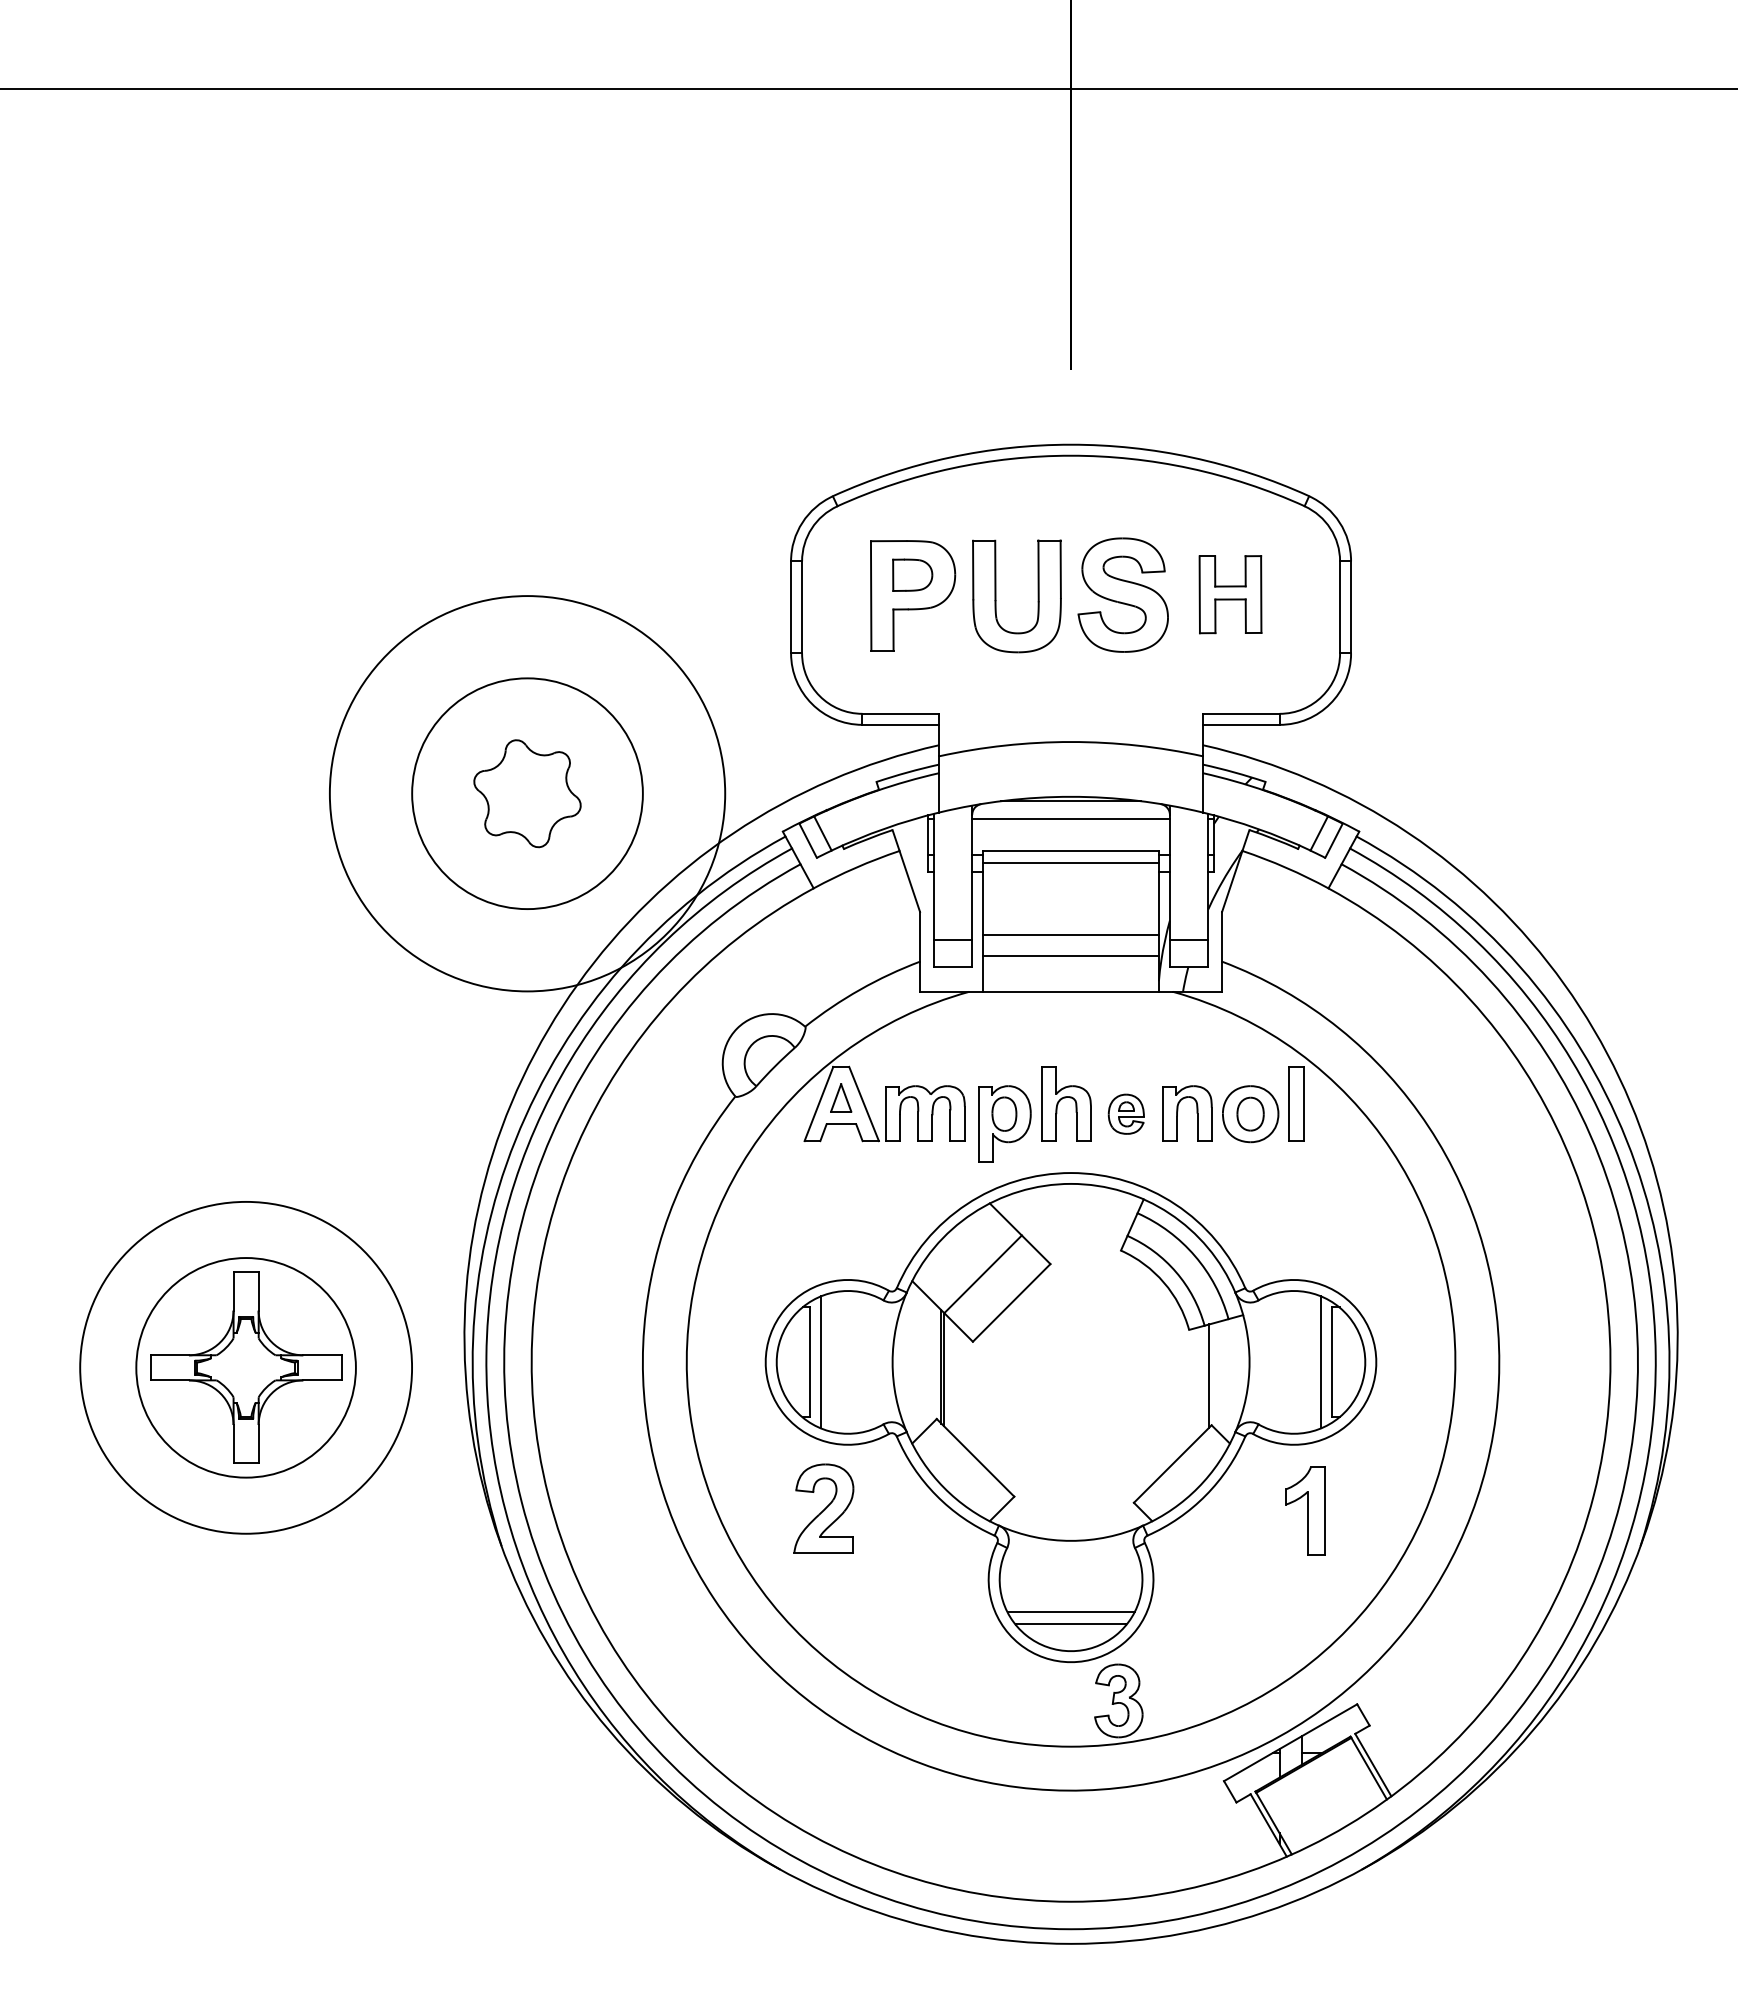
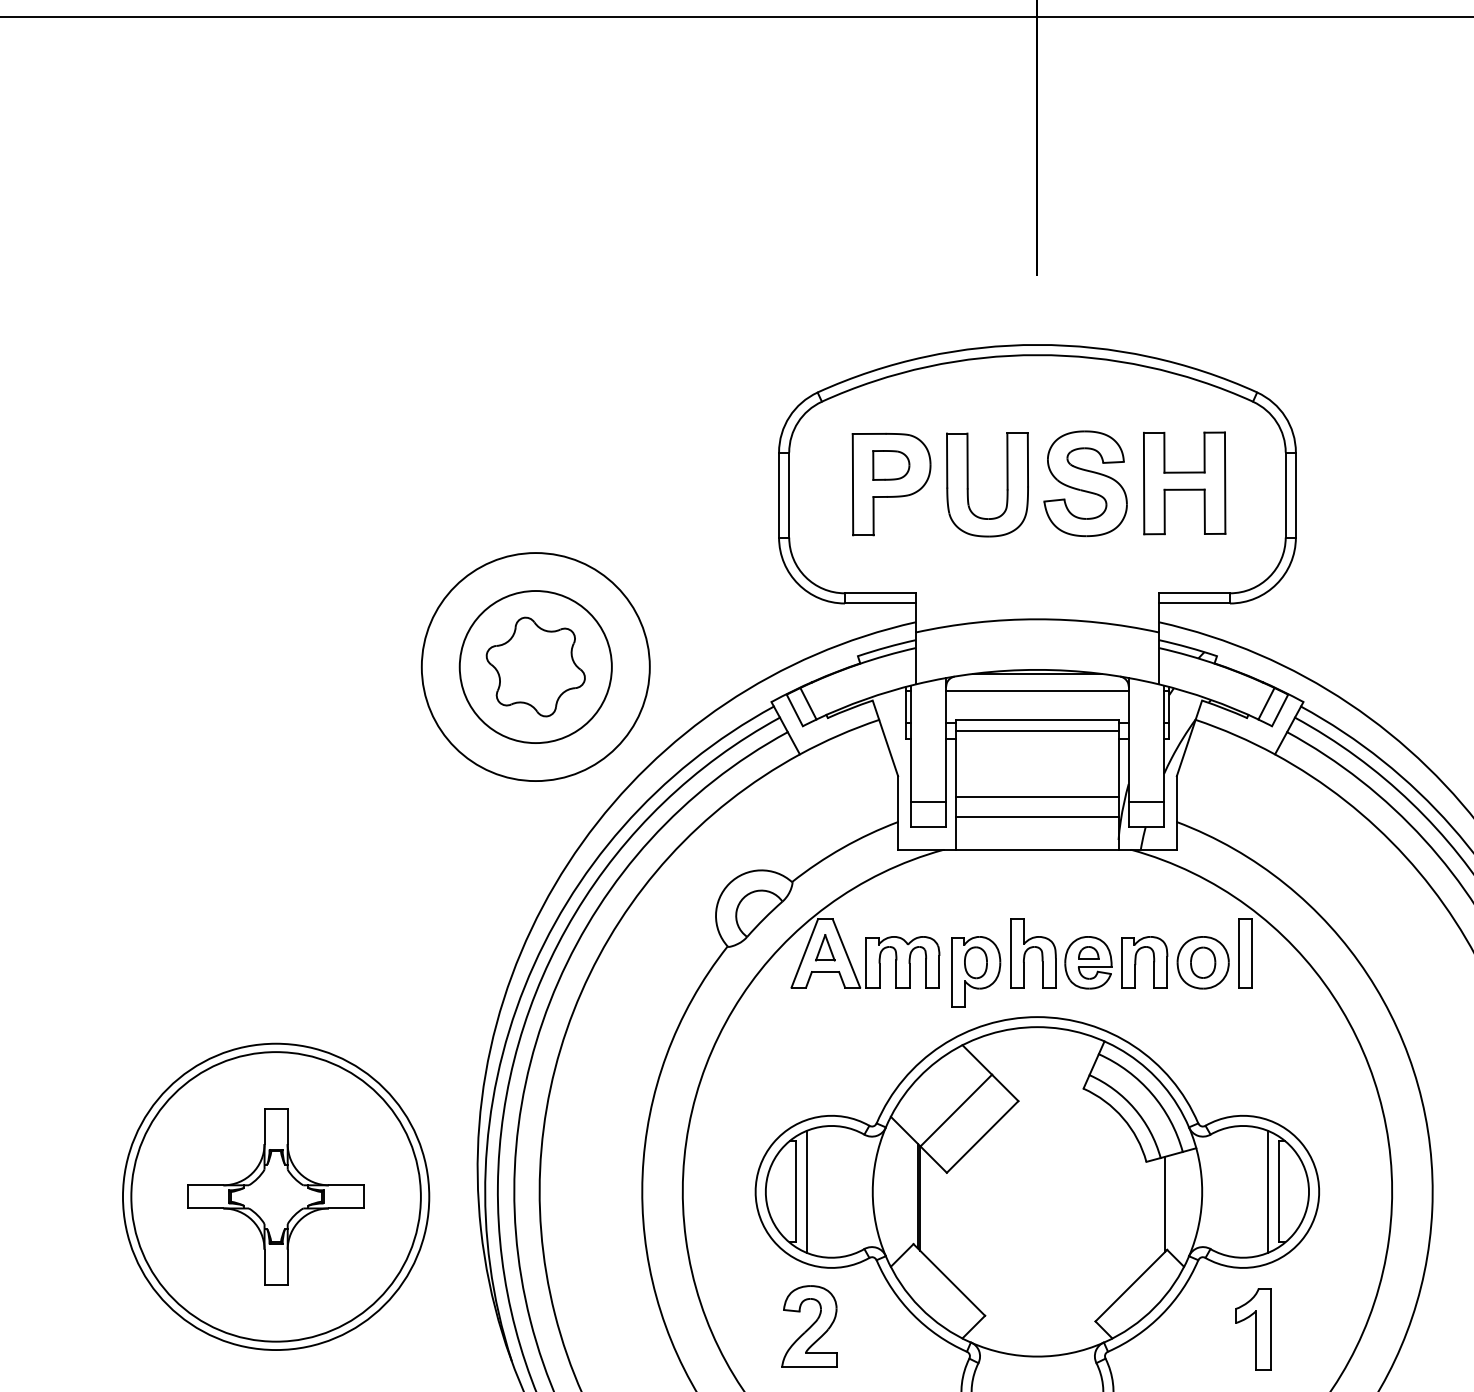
part: (1230, 594) -> (1184, 483), size x1.43
circle: (527, 793) -> (535, 666), size x0.62
circle: (527, 793) -> (535, 666), size x0.71
part: (1126, 1114) -> (1088, 963), size x1.43
circle: (246, 1367) -> (276, 1196), size x1.43

